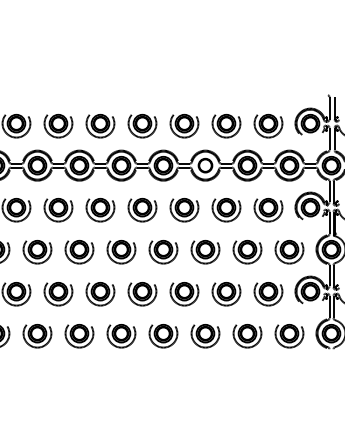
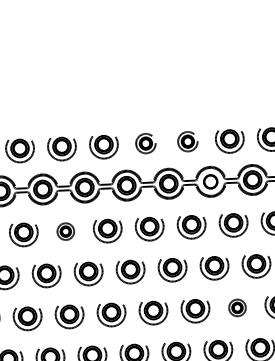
part: (142, 126) -> (146, 145), size x0.7
part: (184, 126) -> (187, 143), size x0.7
part: (58, 210) -> (65, 233), size x0.6
part: (226, 294) -> (237, 309), size x0.6

